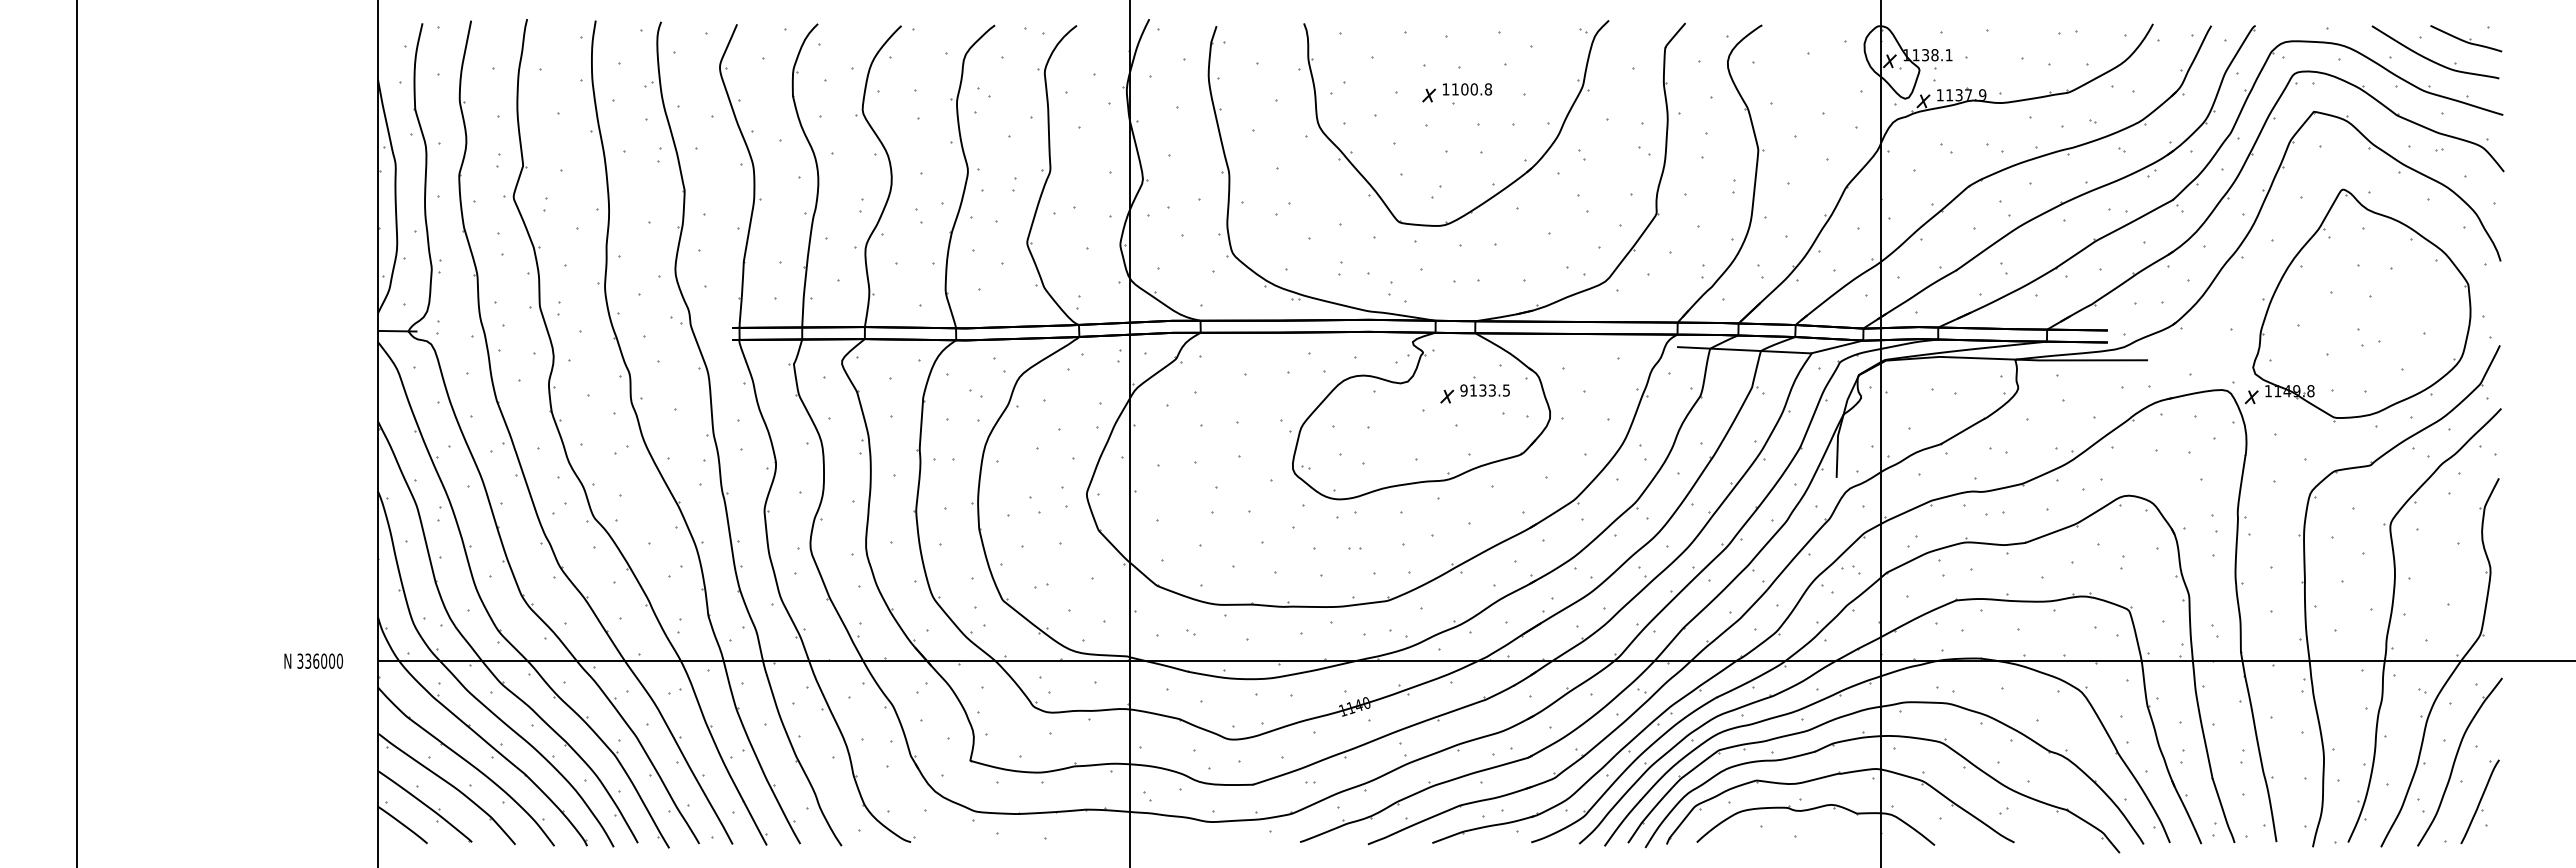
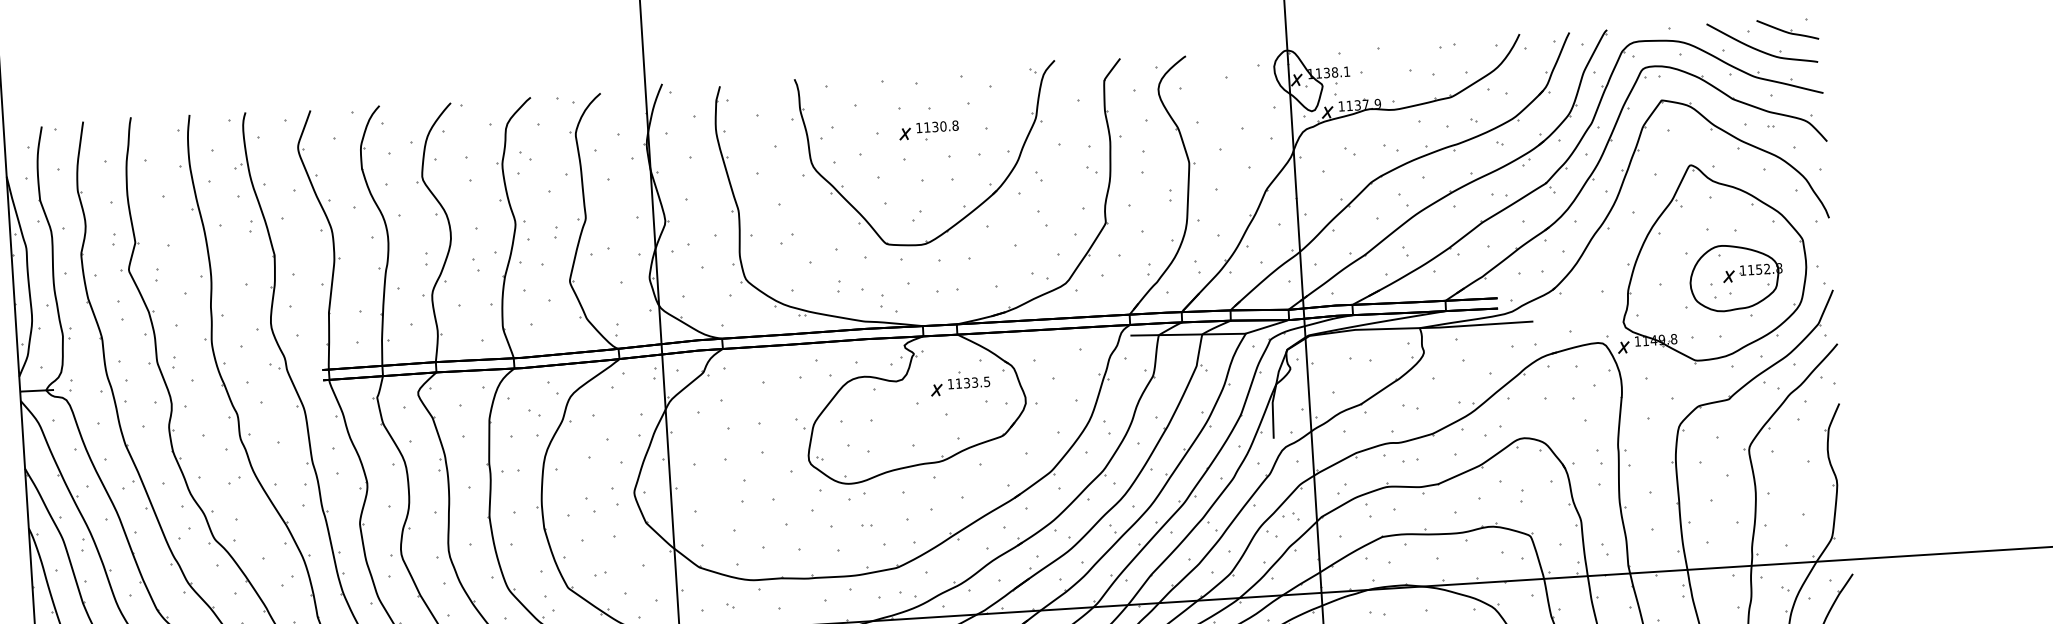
text: (1464, 89) -> (935, 127), 1100.8 -> 1130.8
part: (2387, 324) -> (1735, 278), added
text: (1463, 390) -> (950, 384), 9133.5 -> 1133.5

